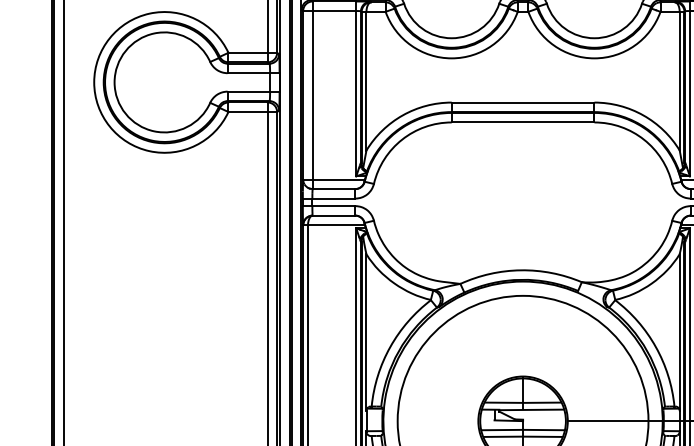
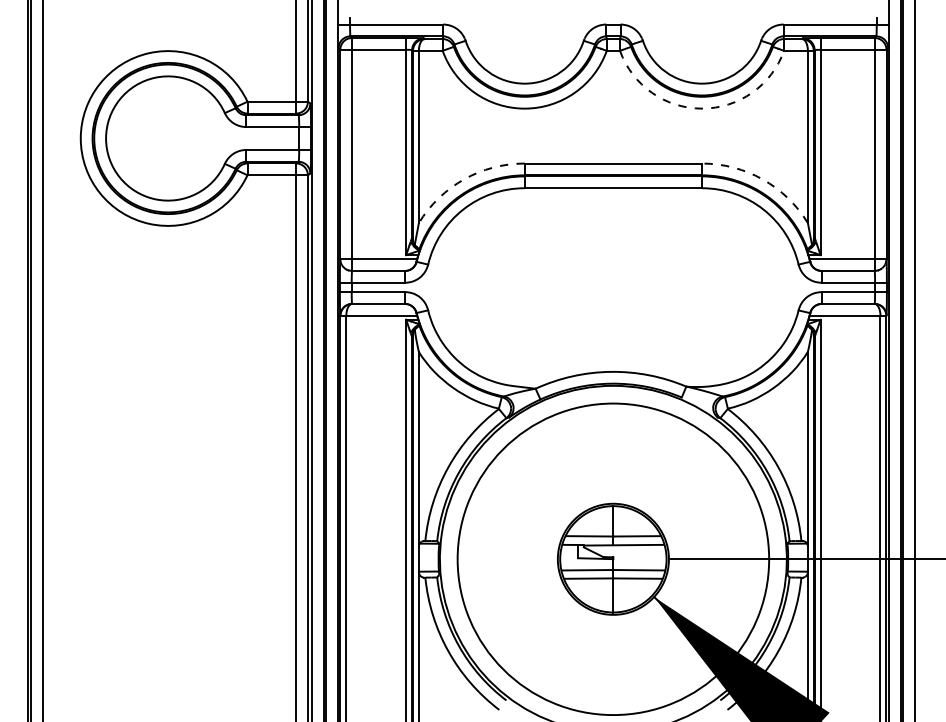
arc: (594, 58) -> (702, 108), solid -> dashed
arc: (403, 115) -> (464, 179), solid -> dashed
arc: (643, 115) -> (762, 179), solid -> dashed

